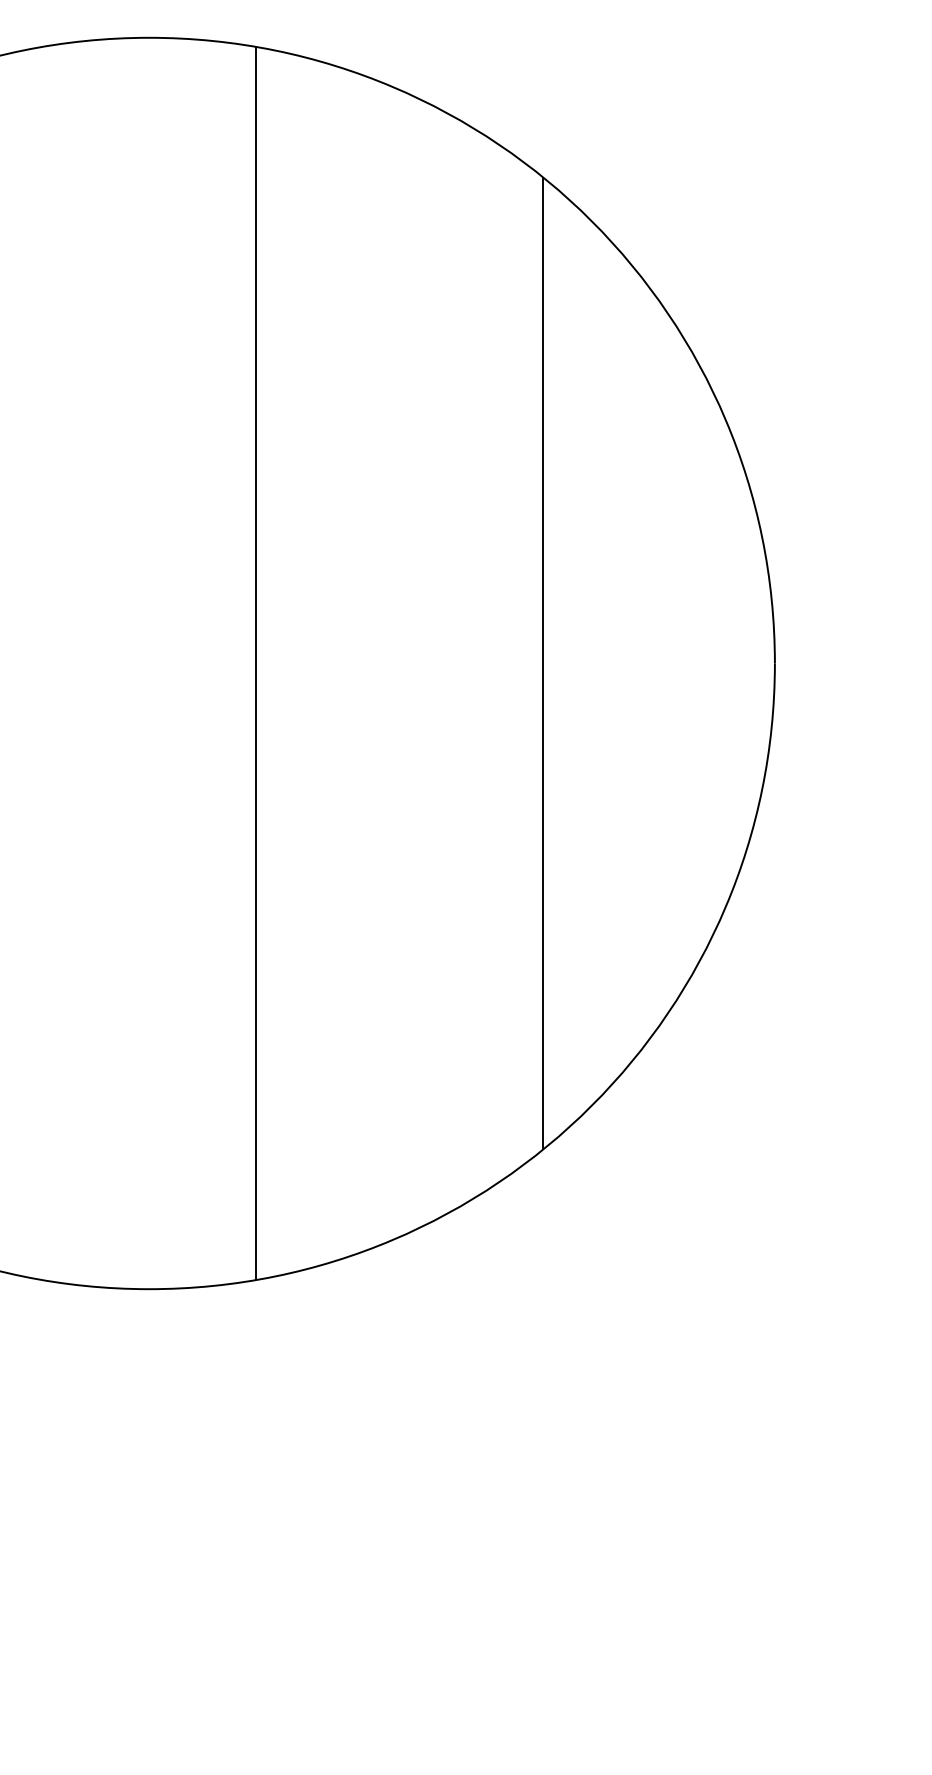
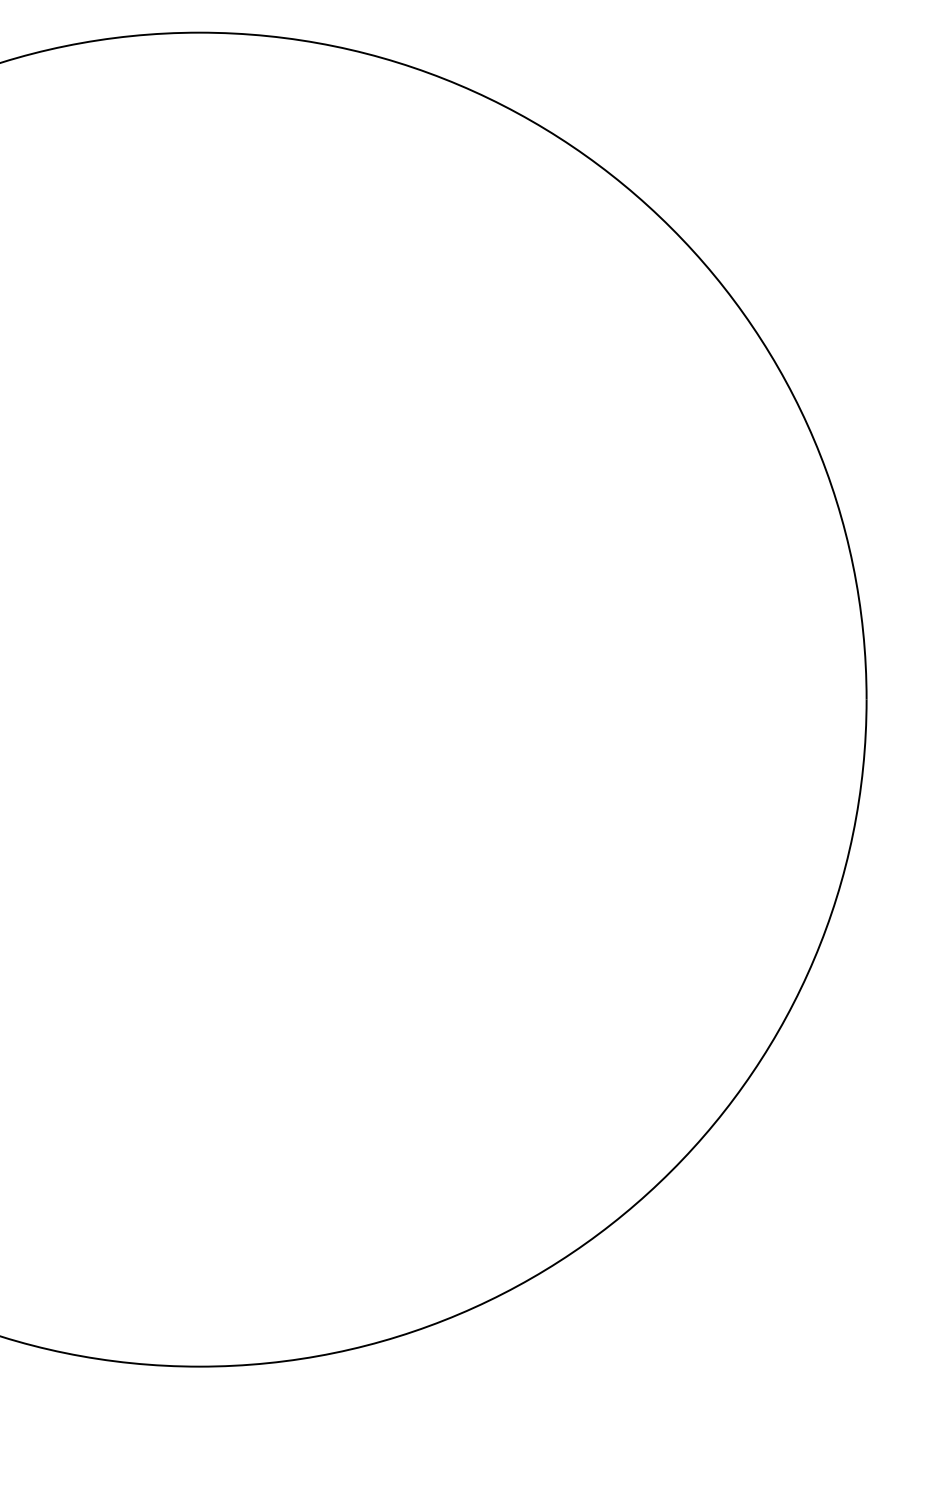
line: (256, 663) -> (313, 699), removed
line: (542, 663) -> (618, 699), removed

